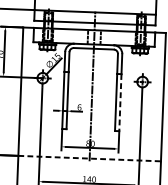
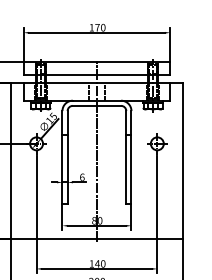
line: (120, 102) -> (131, 169), dashed -> solid
line: (90, 158) -> (97, 238), dashed -> solid

